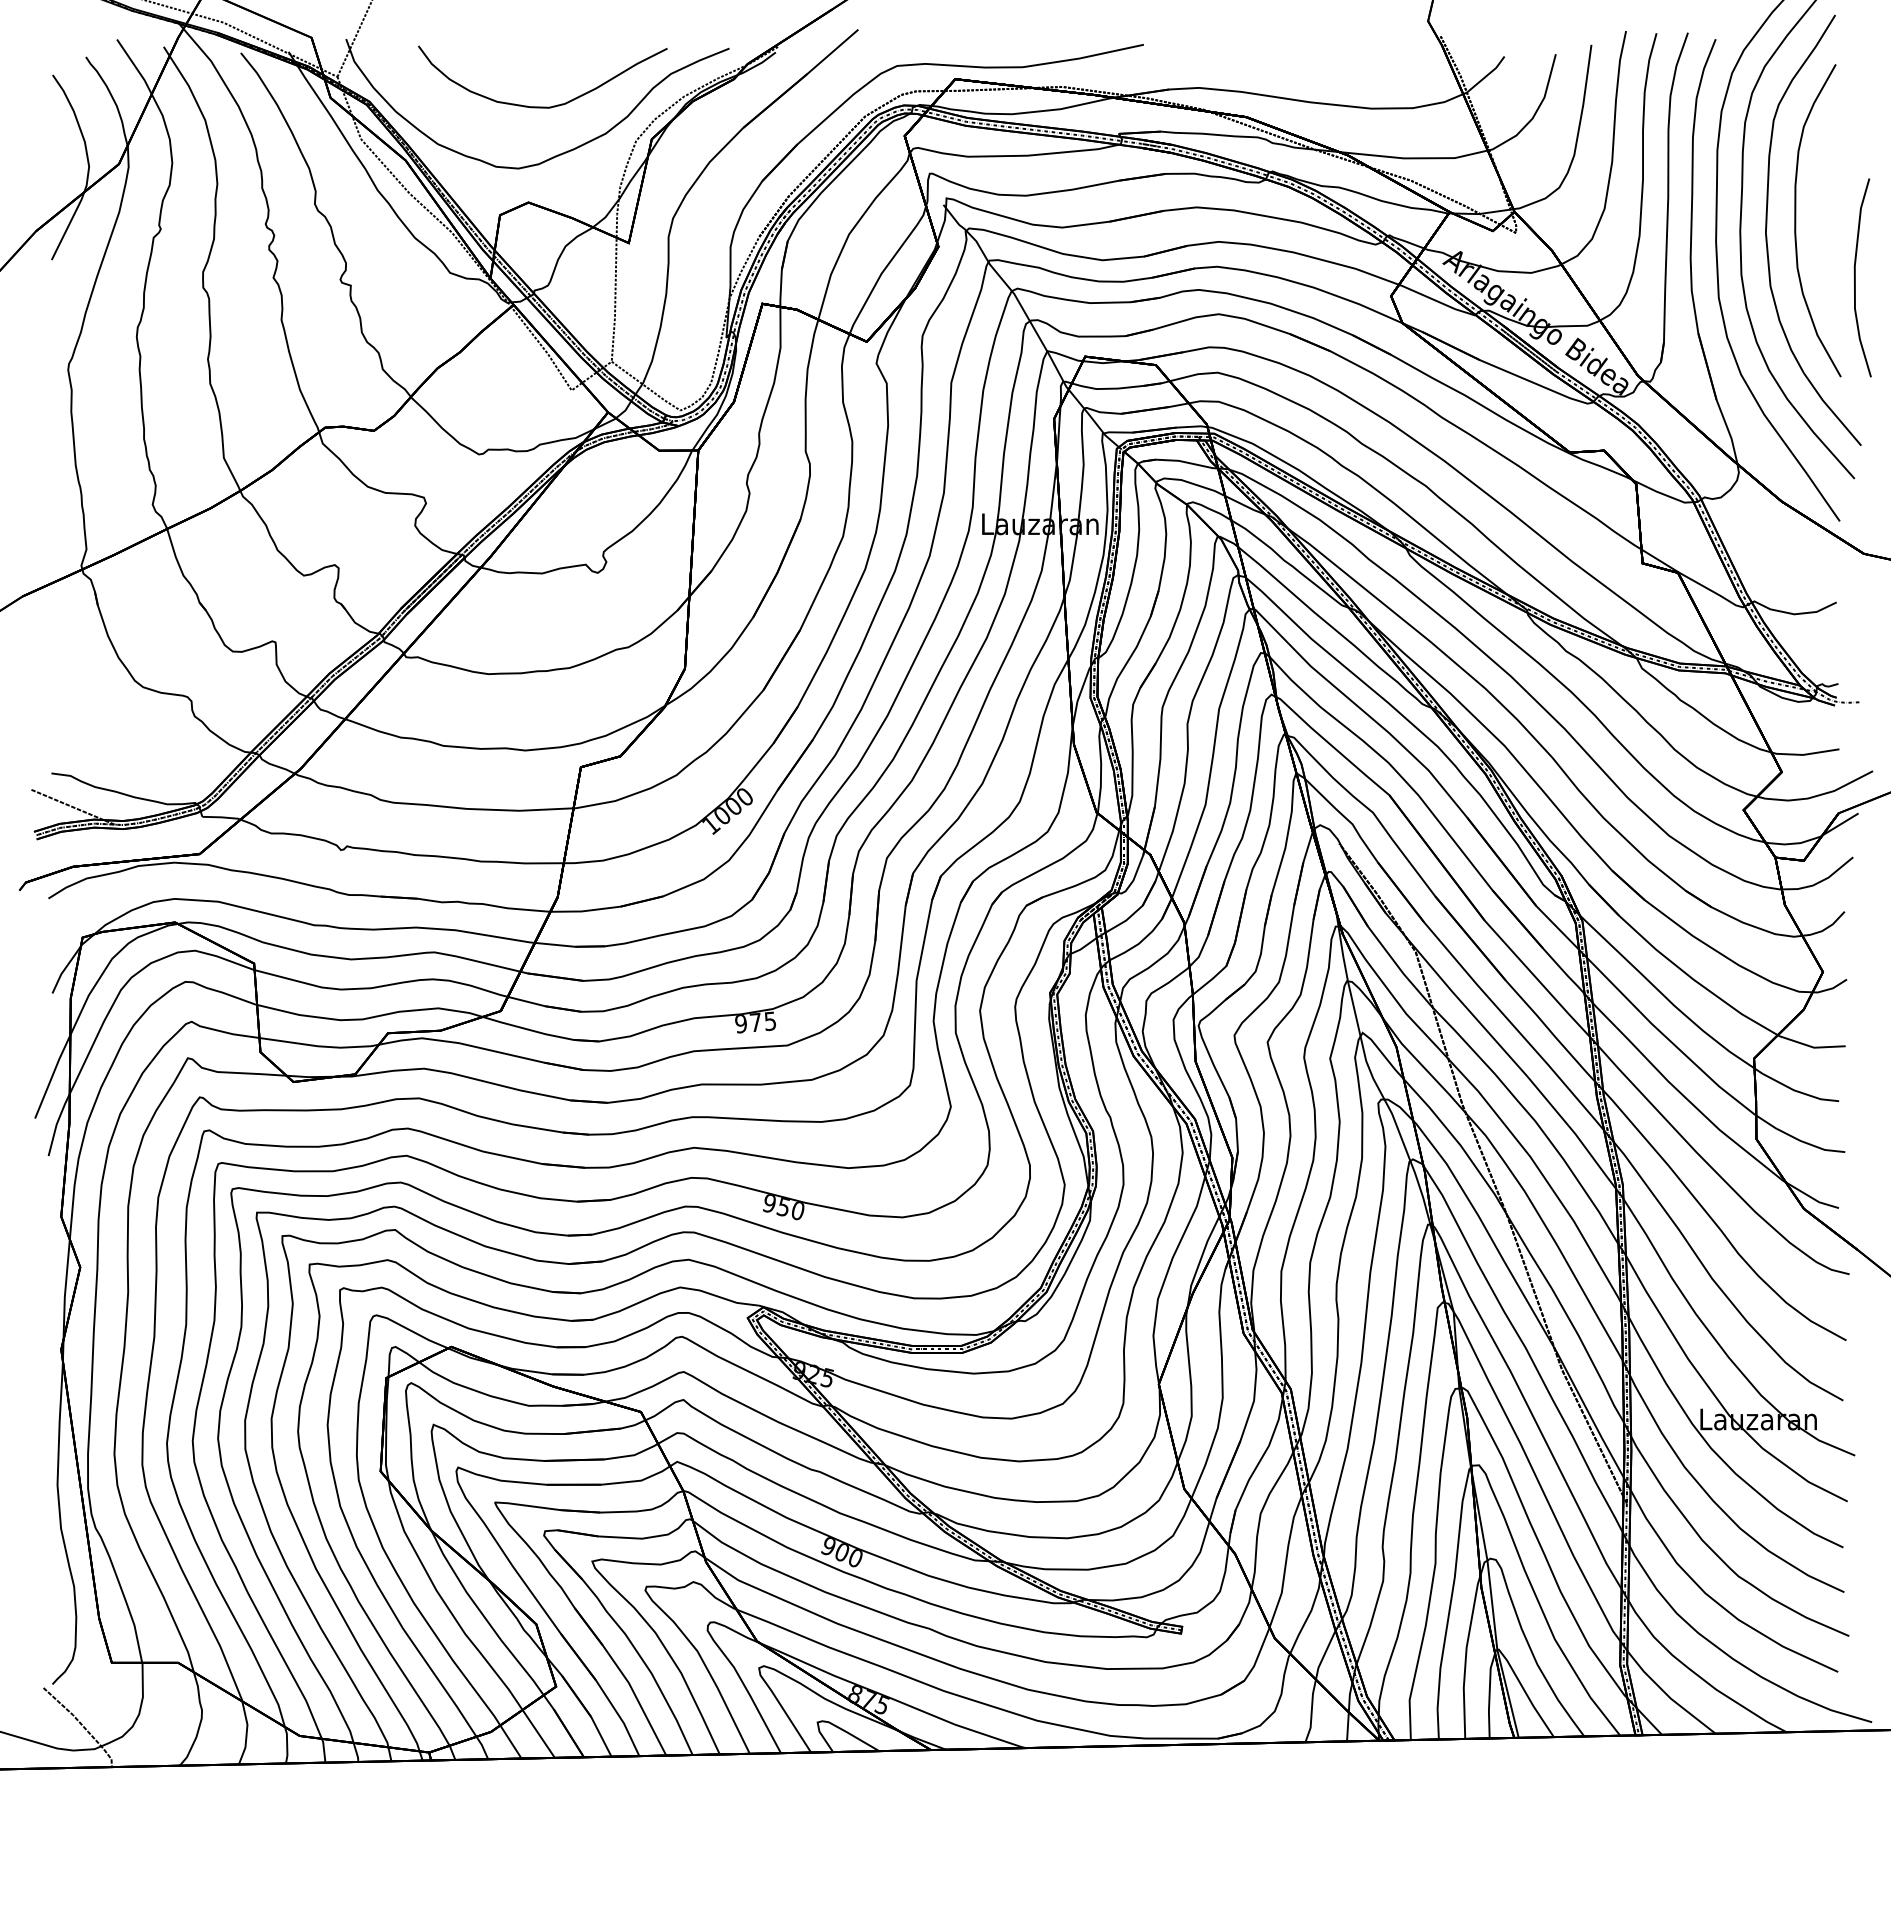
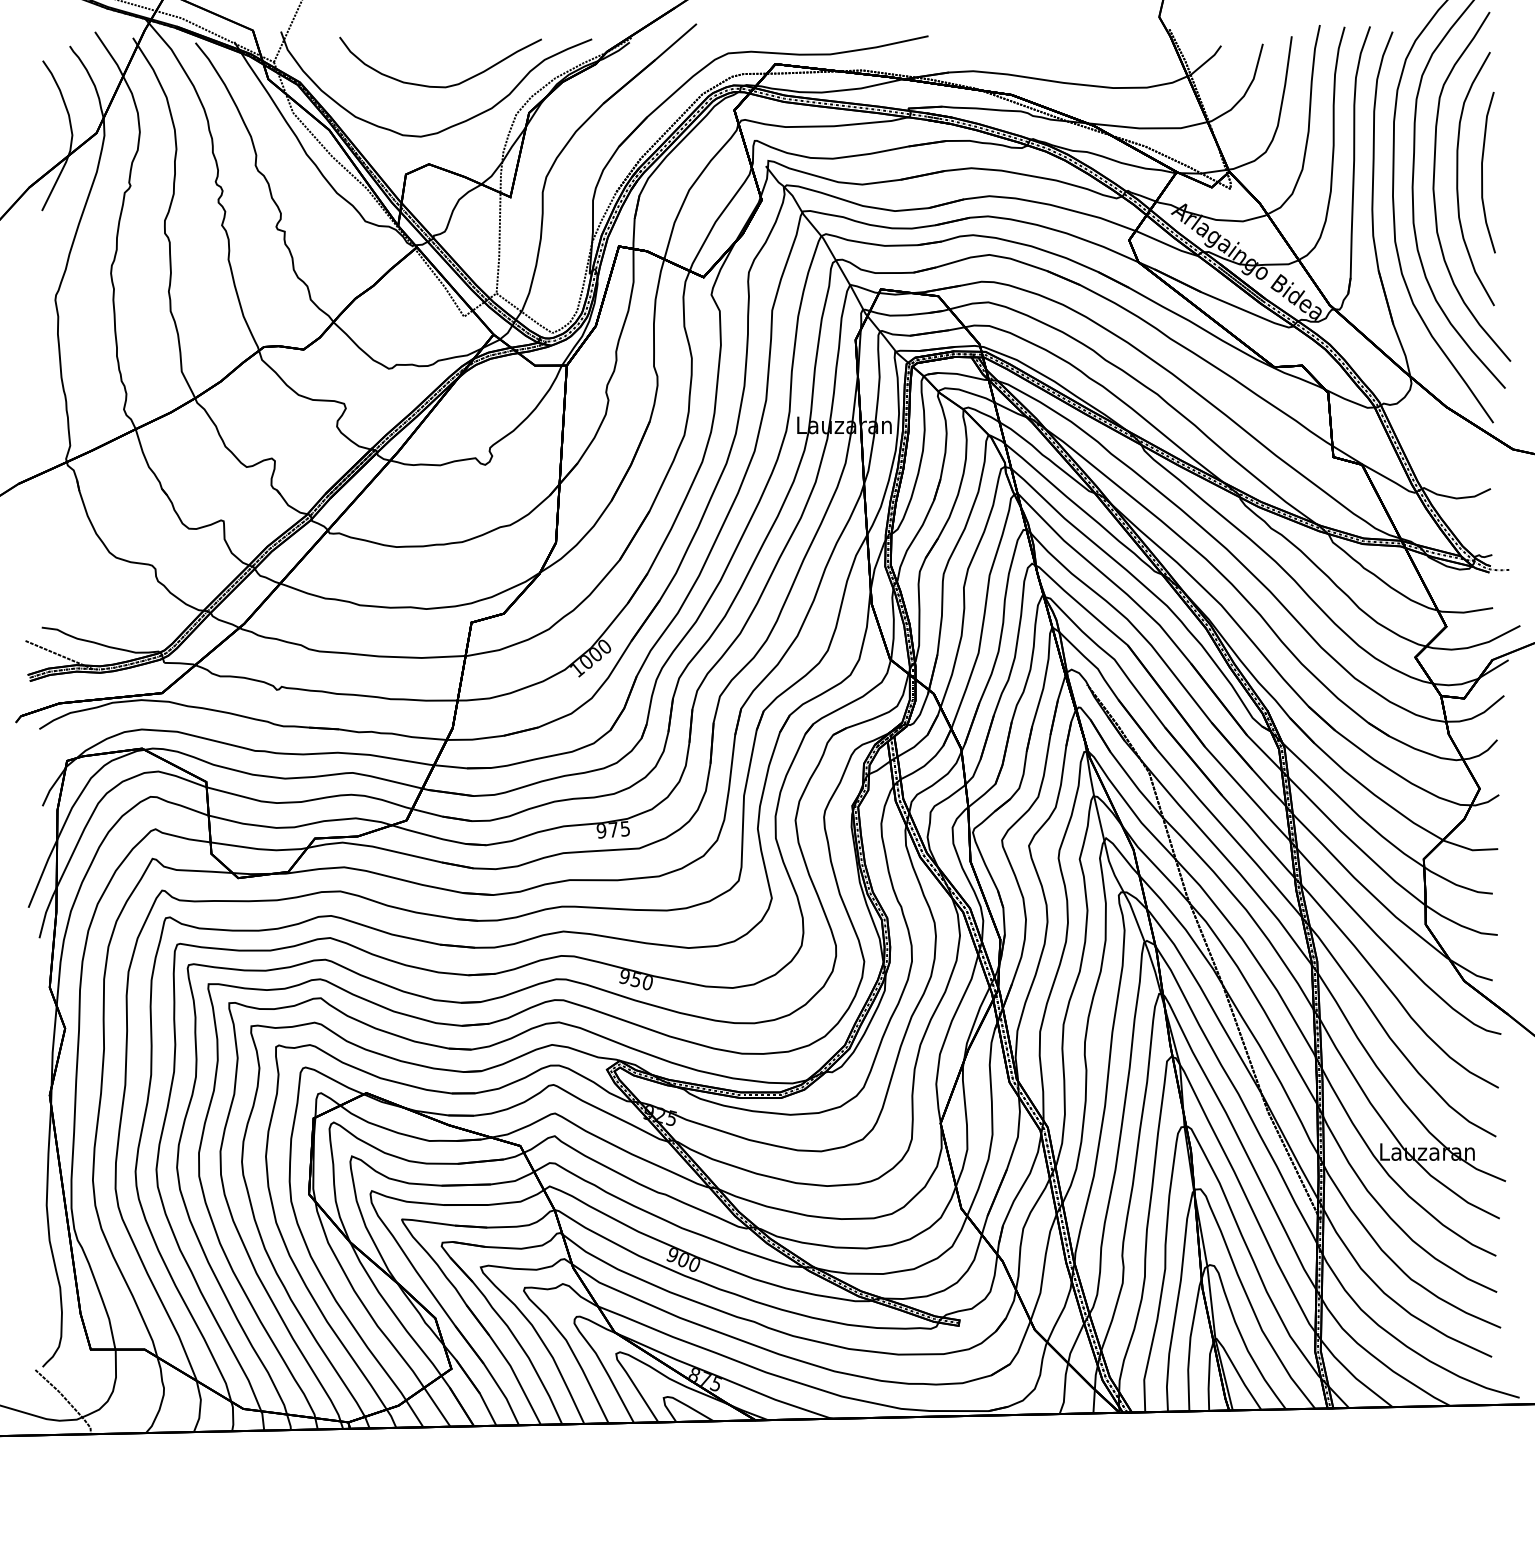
curve: (1855, 277) -> (1482, 172), moved

